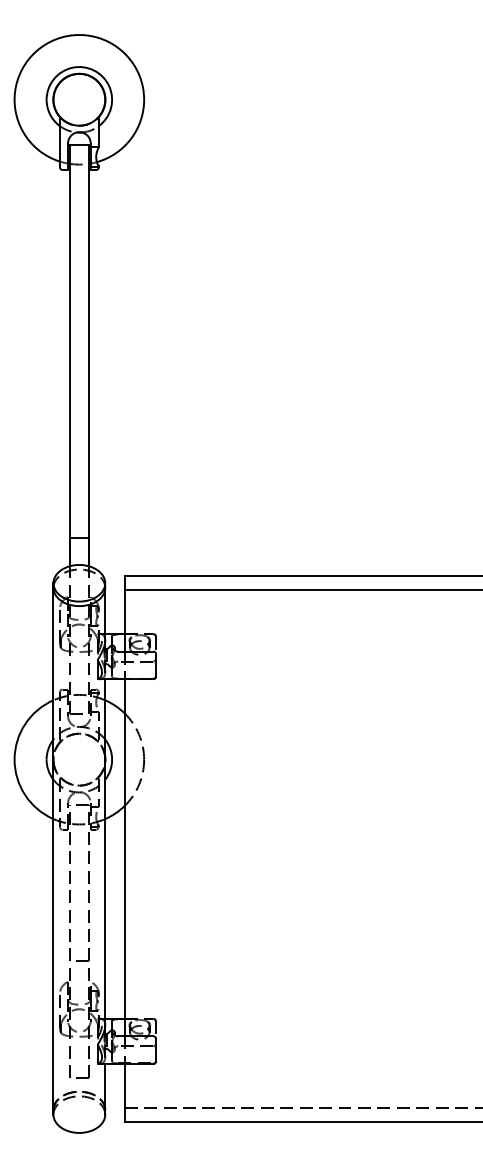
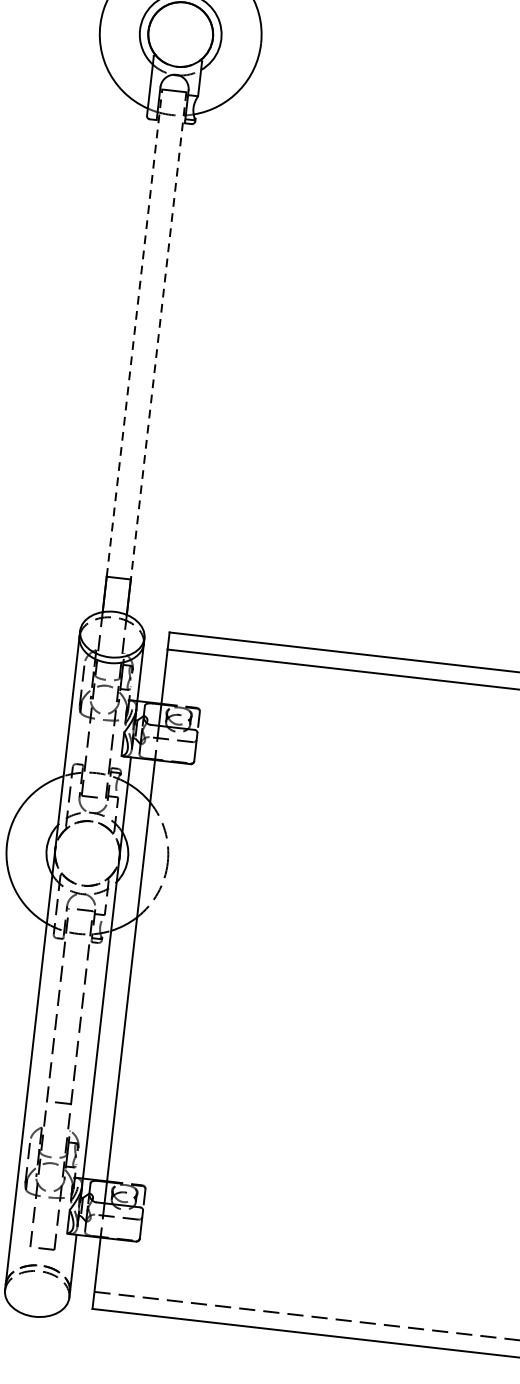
line: (69, 340) -> (134, 331), solid -> dashed
line: (89, 341) -> (159, 335), solid -> dashed

